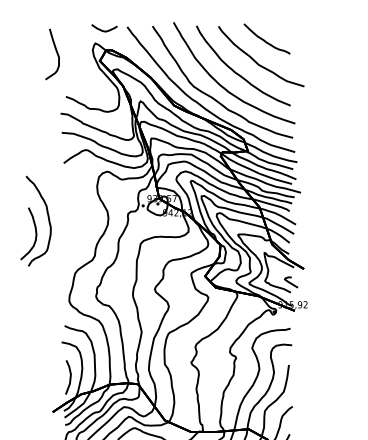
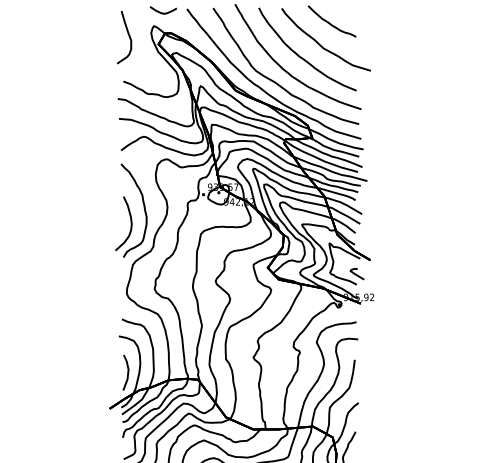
curve: (56, 53) -> (128, 36), moved
part: (36, 221) -> (131, 210), moved

